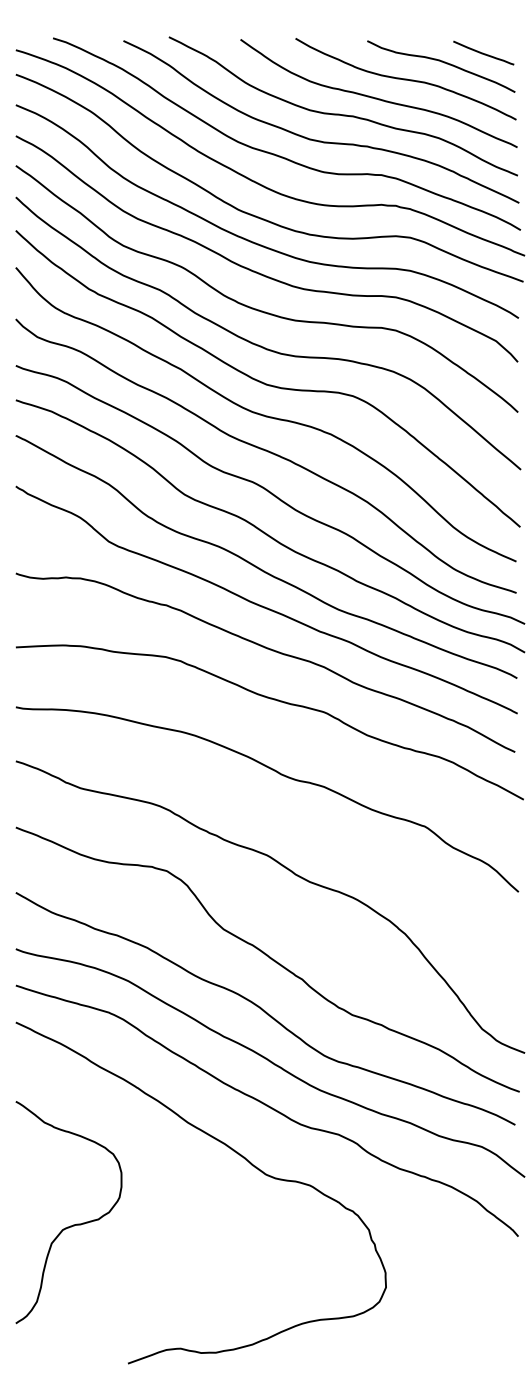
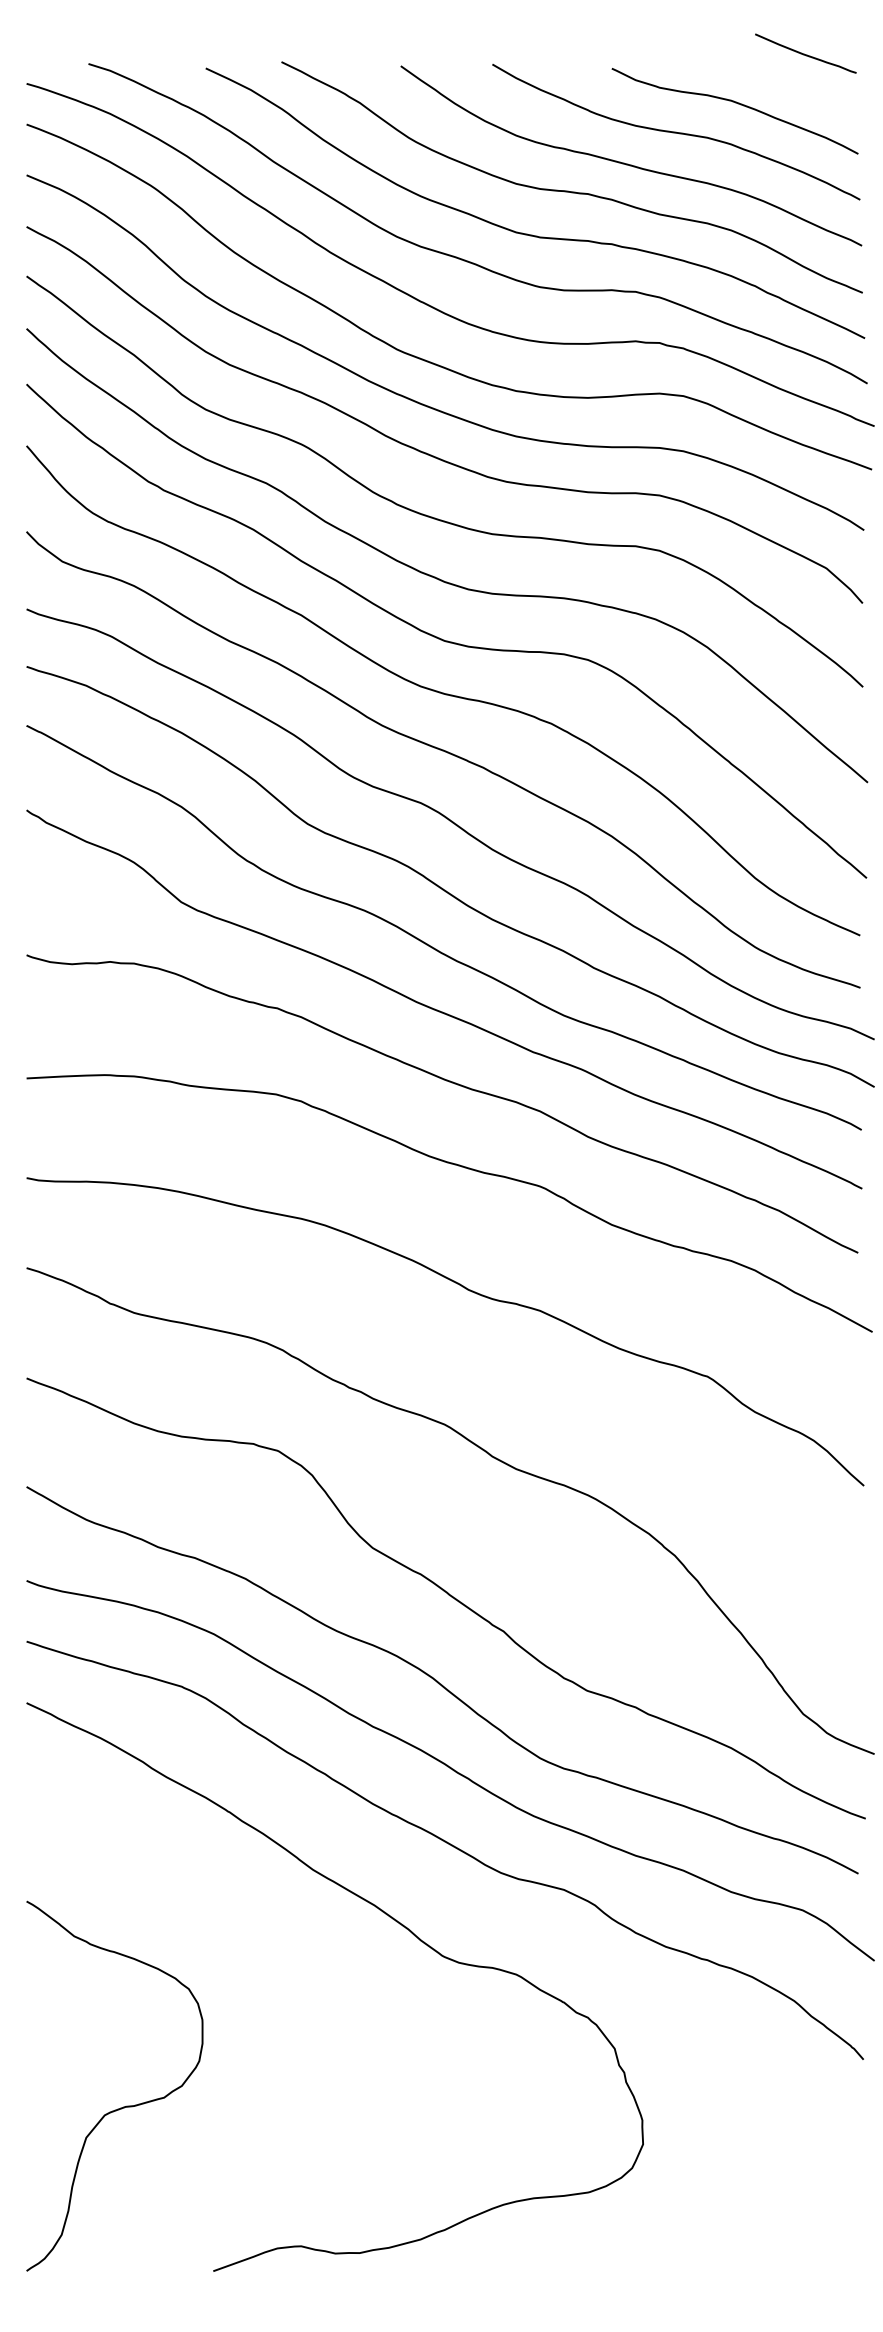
curve: (483, 52) -> (805, 52), moved
curve: (73, 1224) -> (122, 2106), moved

